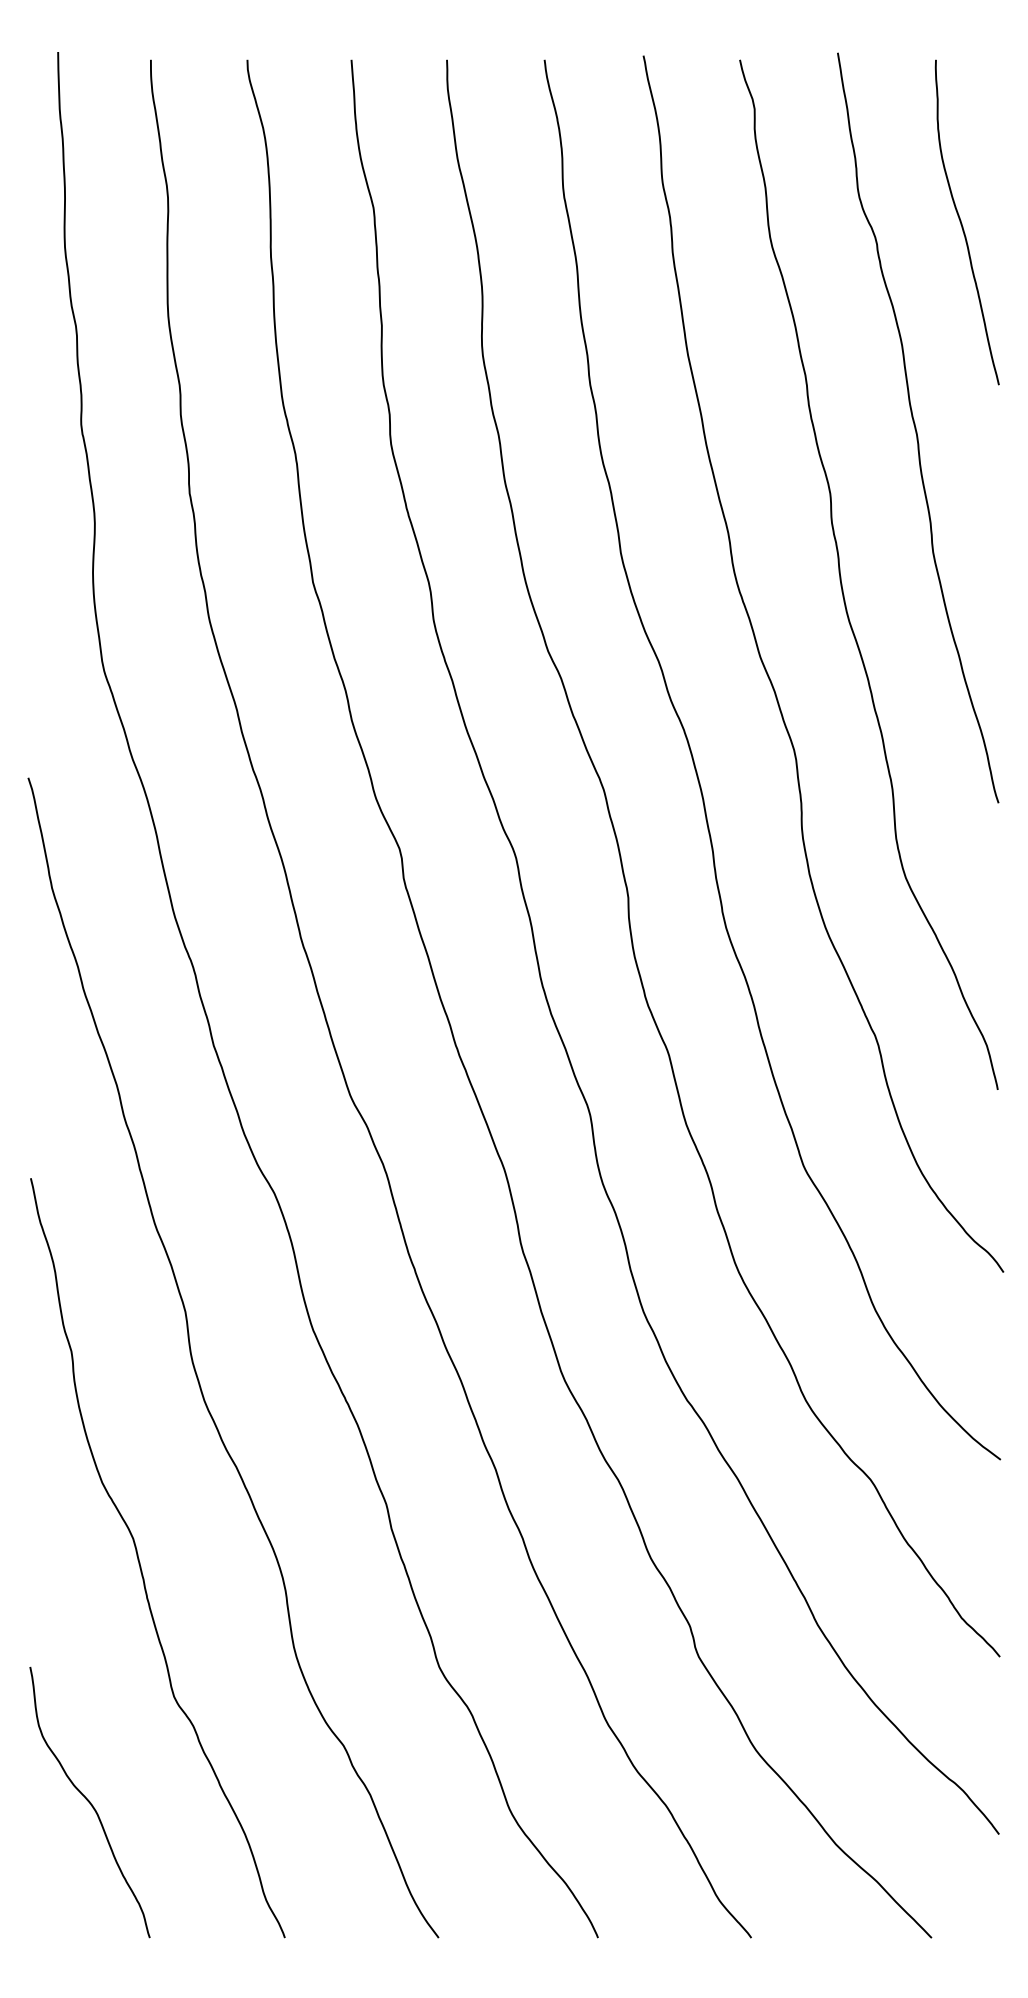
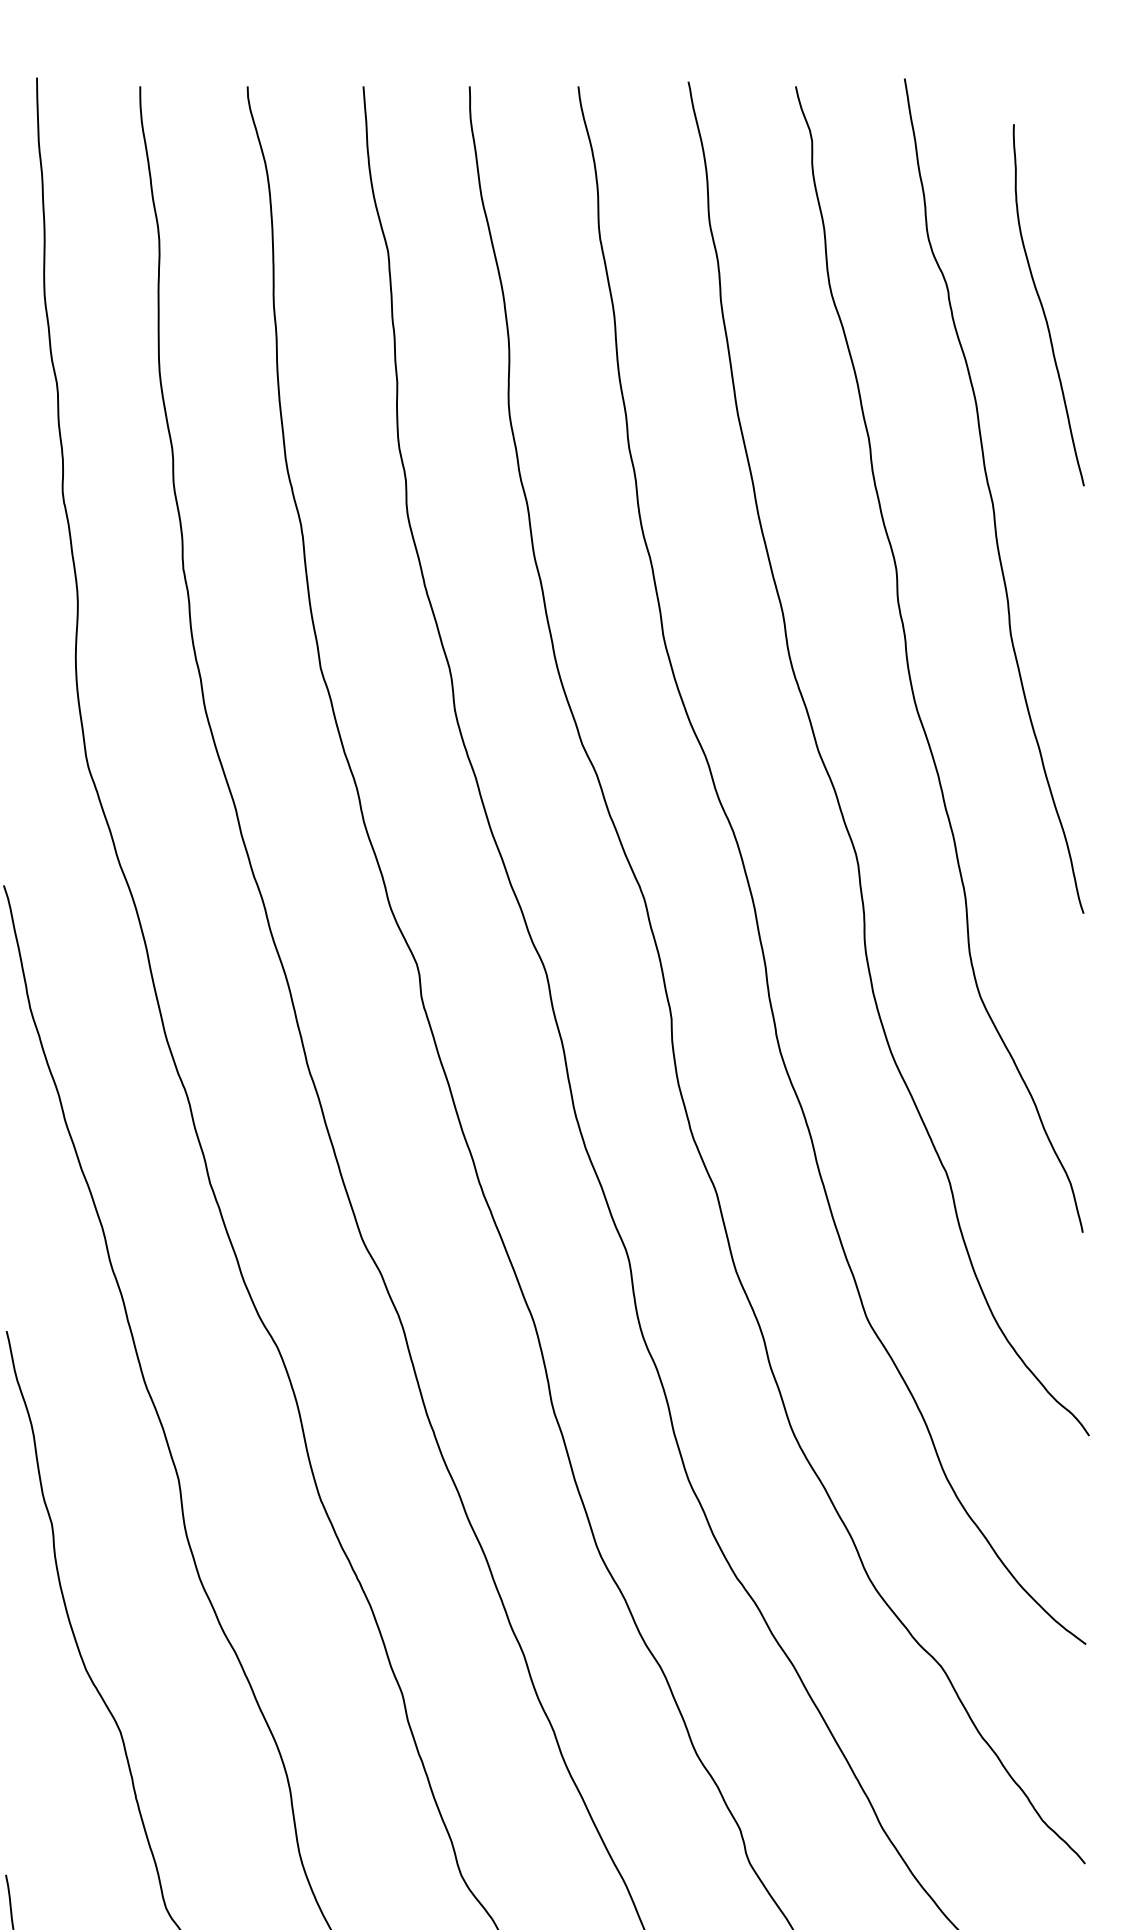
curve: (962, 223) -> (1043, 306), moved

